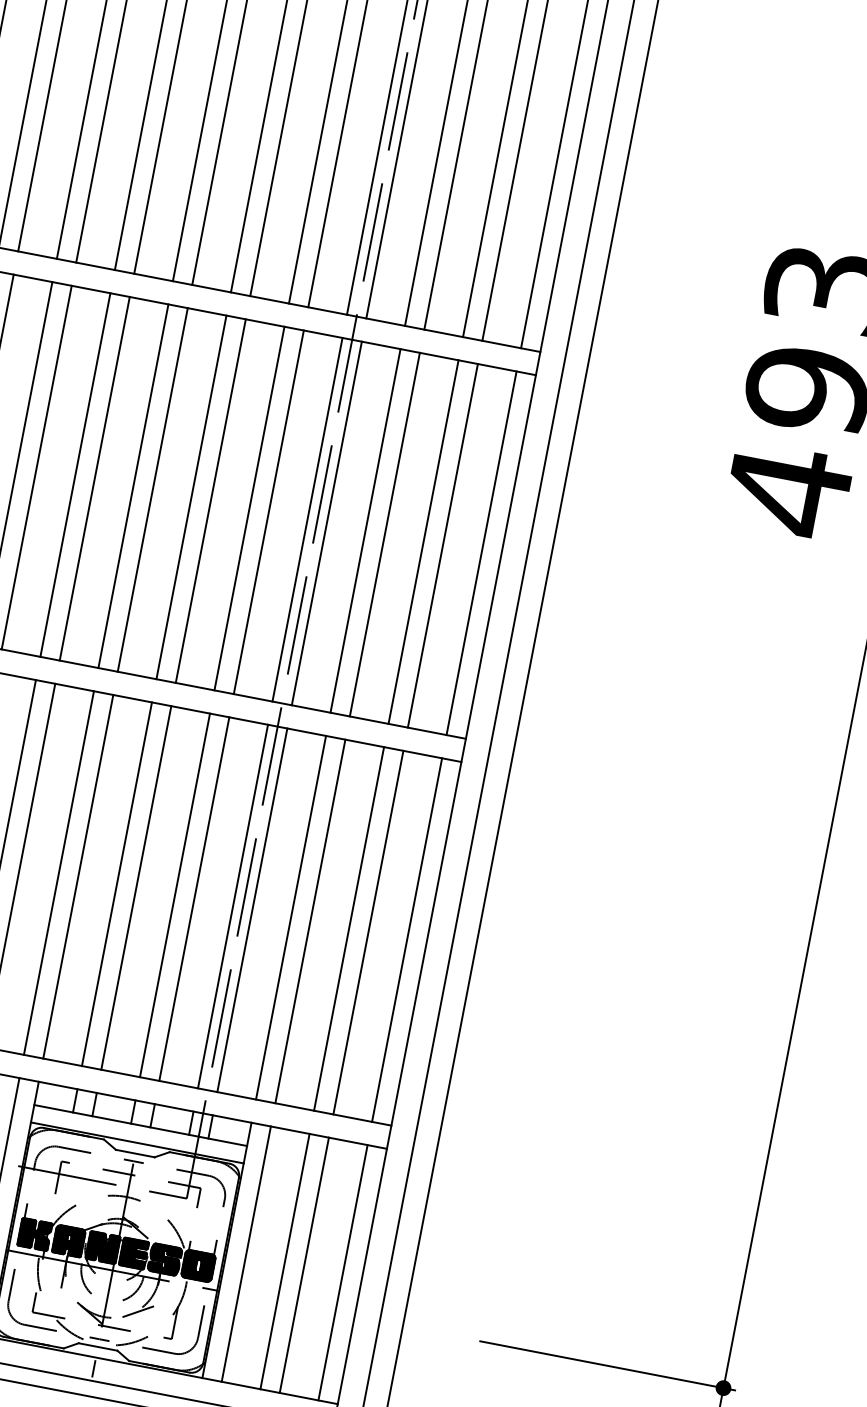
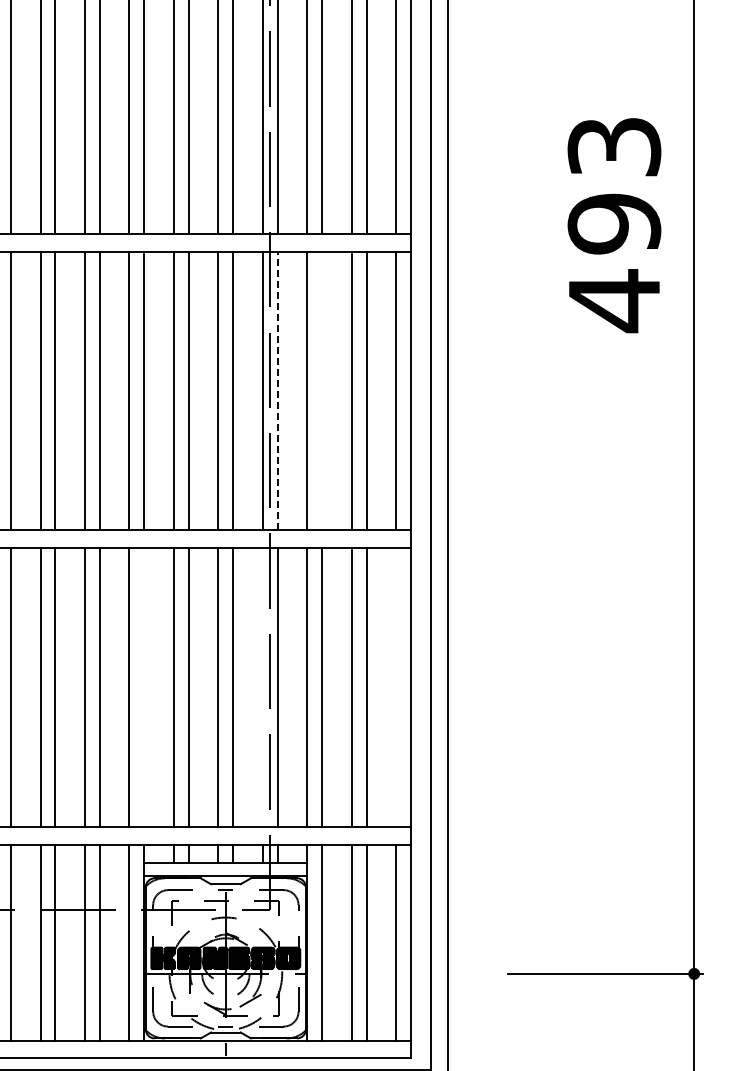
line: (326, 522) -> (277, 390), solid -> dashed
line: (385, 533) -> (322, 390), removed
line: (78, 876) -> (144, 687), removed
line: (232, 906) -> (262, 687), removed
line: (407, 939) -> (396, 687), removed

